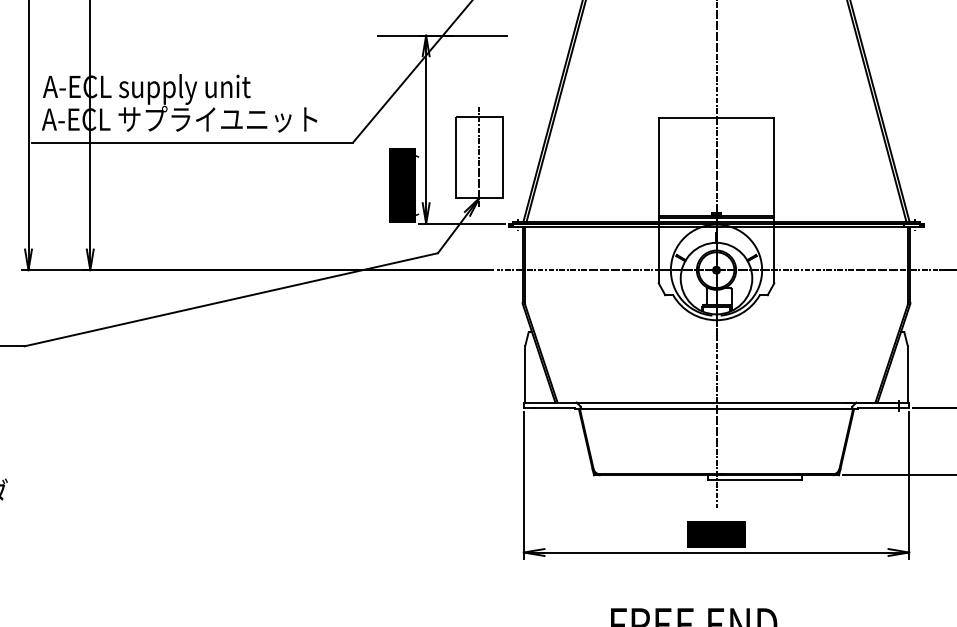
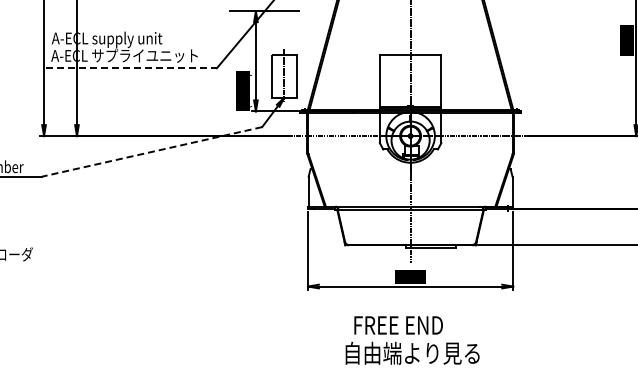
line: (194, 143) -> (132, 68), solid -> dashed
line: (232, 299) -> (152, 151), solid -> dashed

